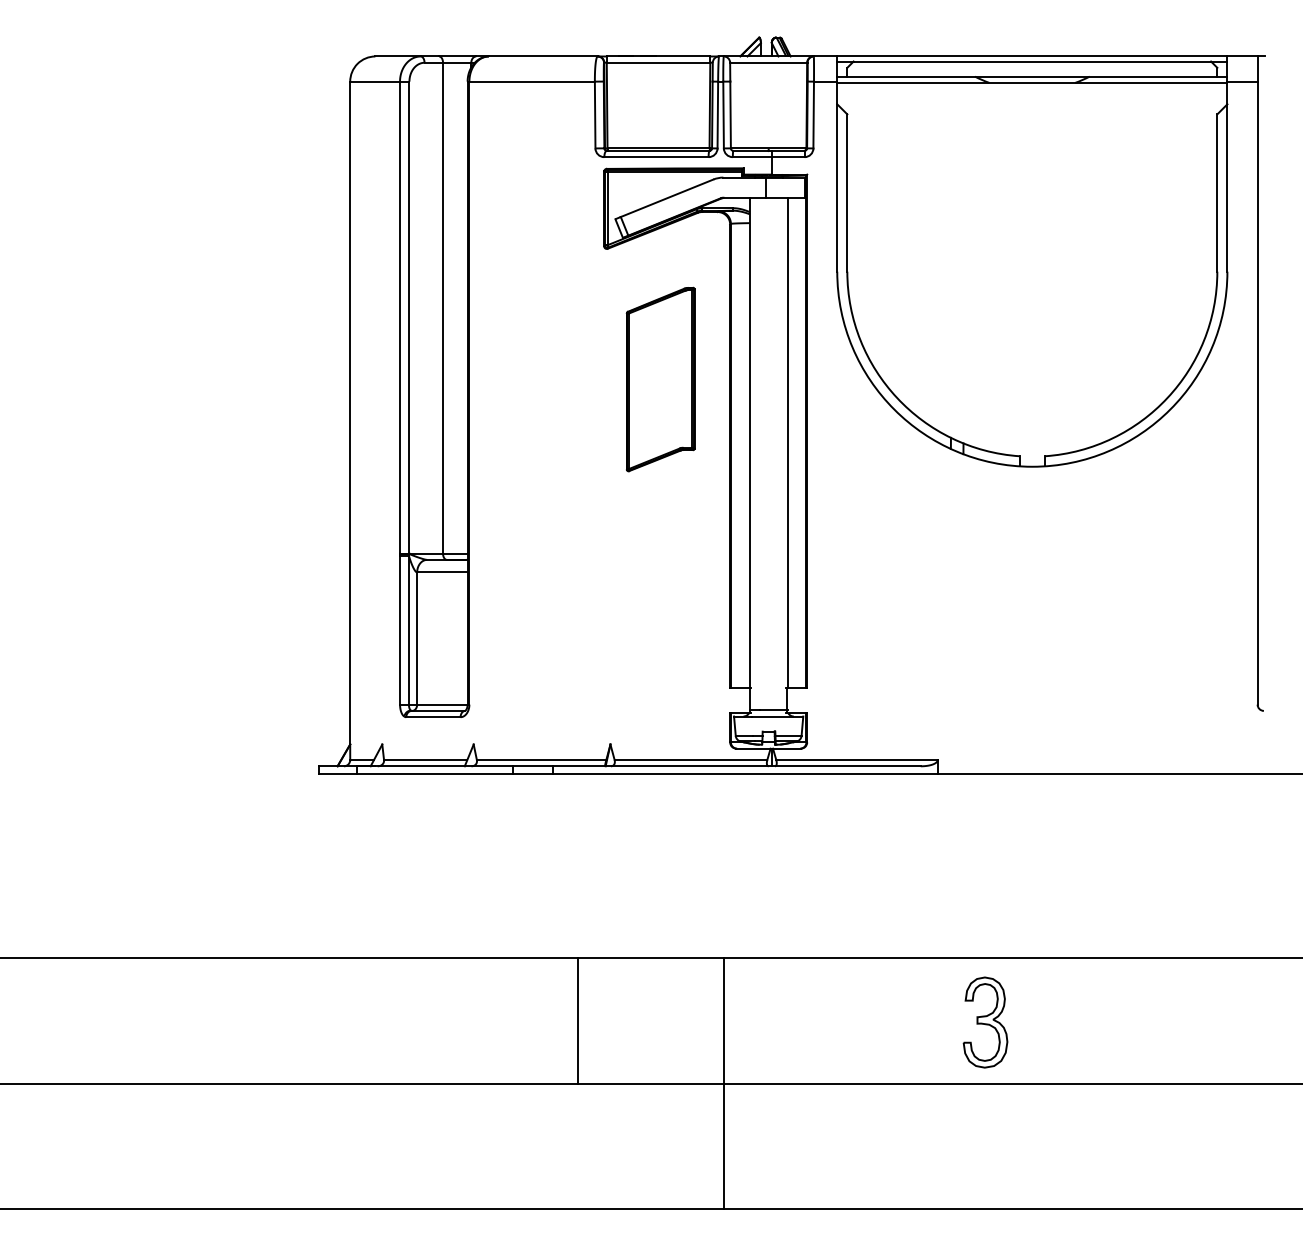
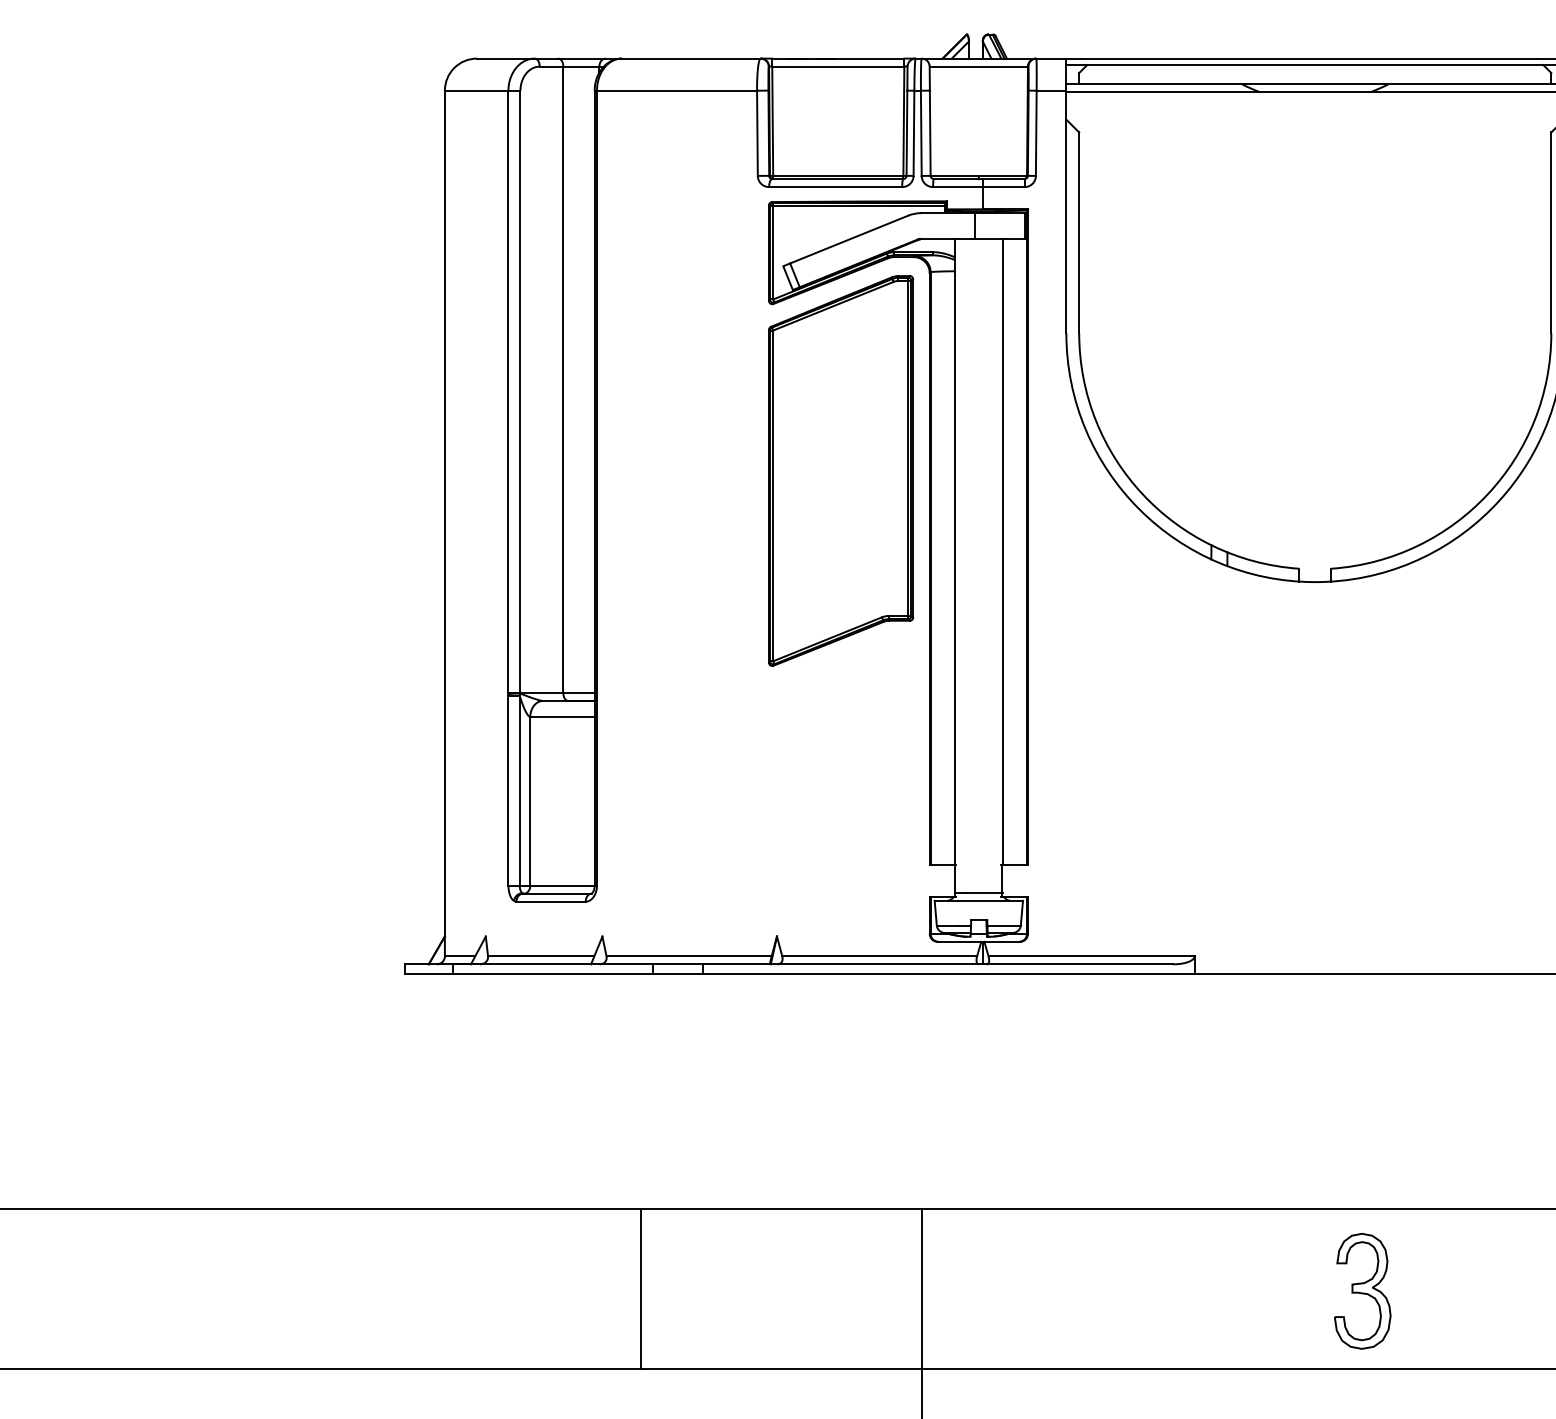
part: (660, 379) -> (840, 470), size x1.67
line: (577, 1020) -> (640, 1288), moved
part: (985, 1022) -> (1362, 1291), moved

